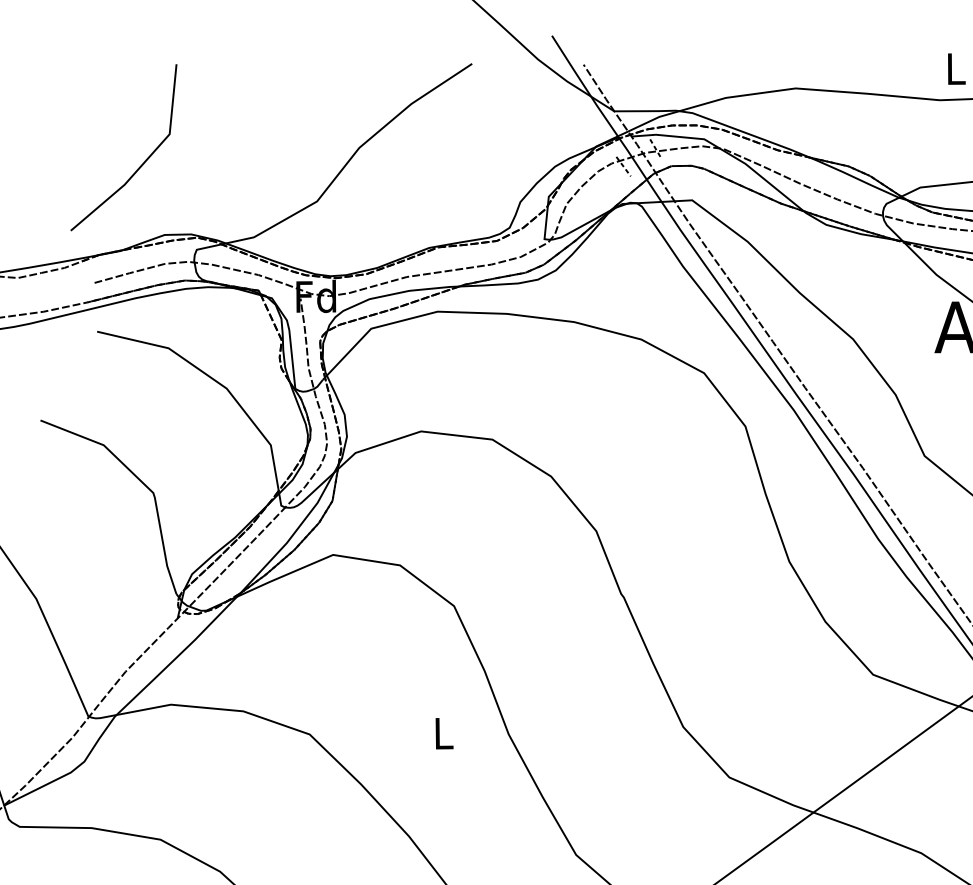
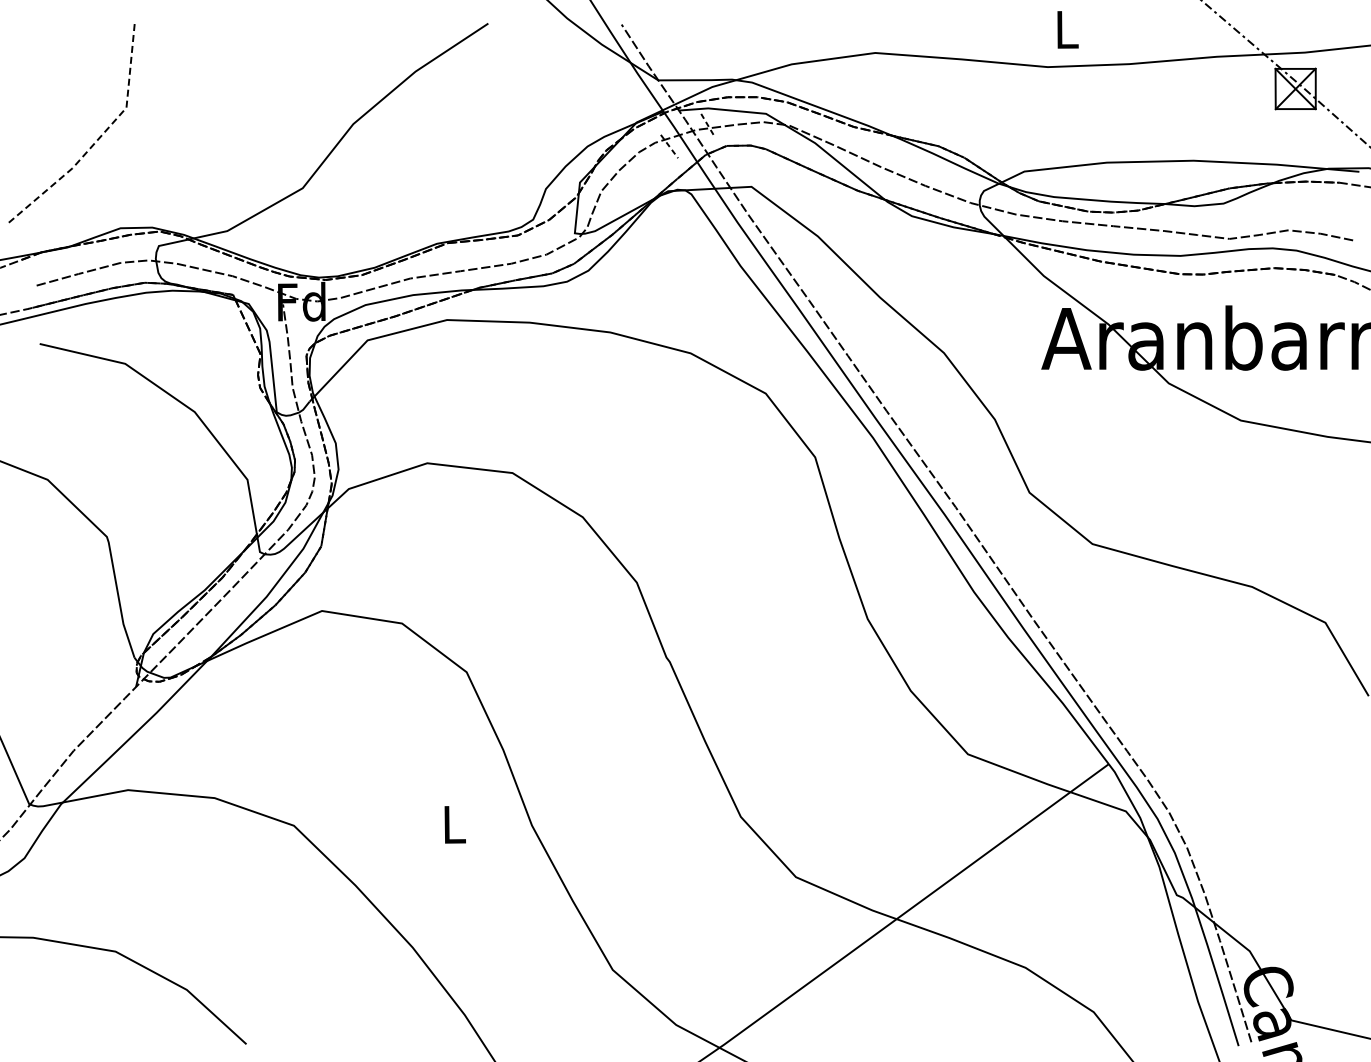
line: (147, 159) -> (99, 138), solid -> dashed

